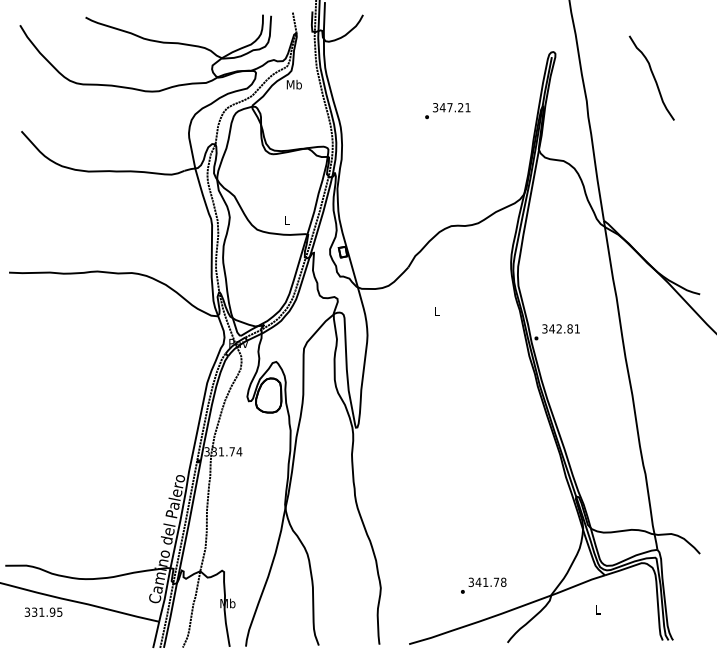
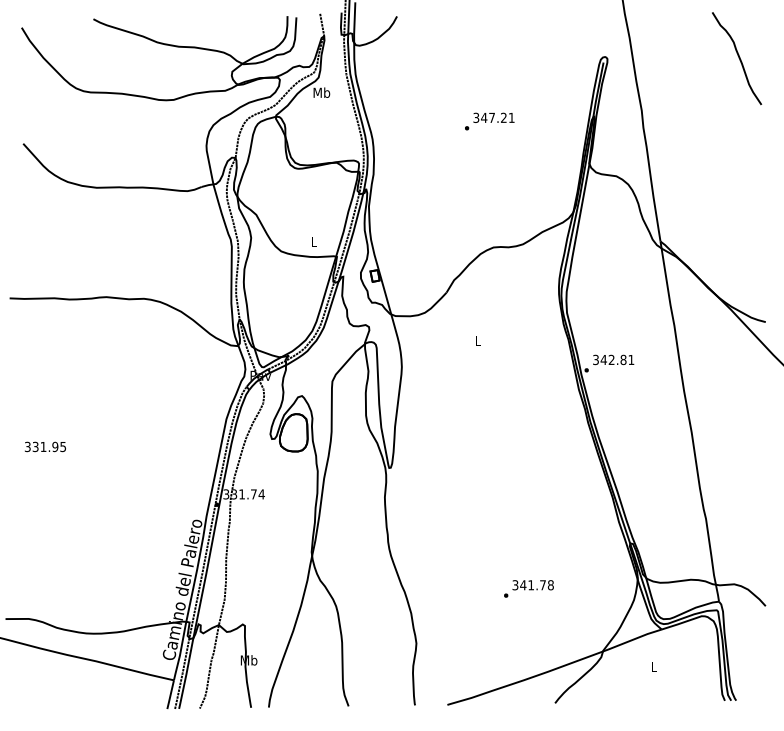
curve: (653, 78) -> (738, 58), moved
text: (483, 585) -> (528, 588), moved
text: (43, 611) -> (45, 446), moved

